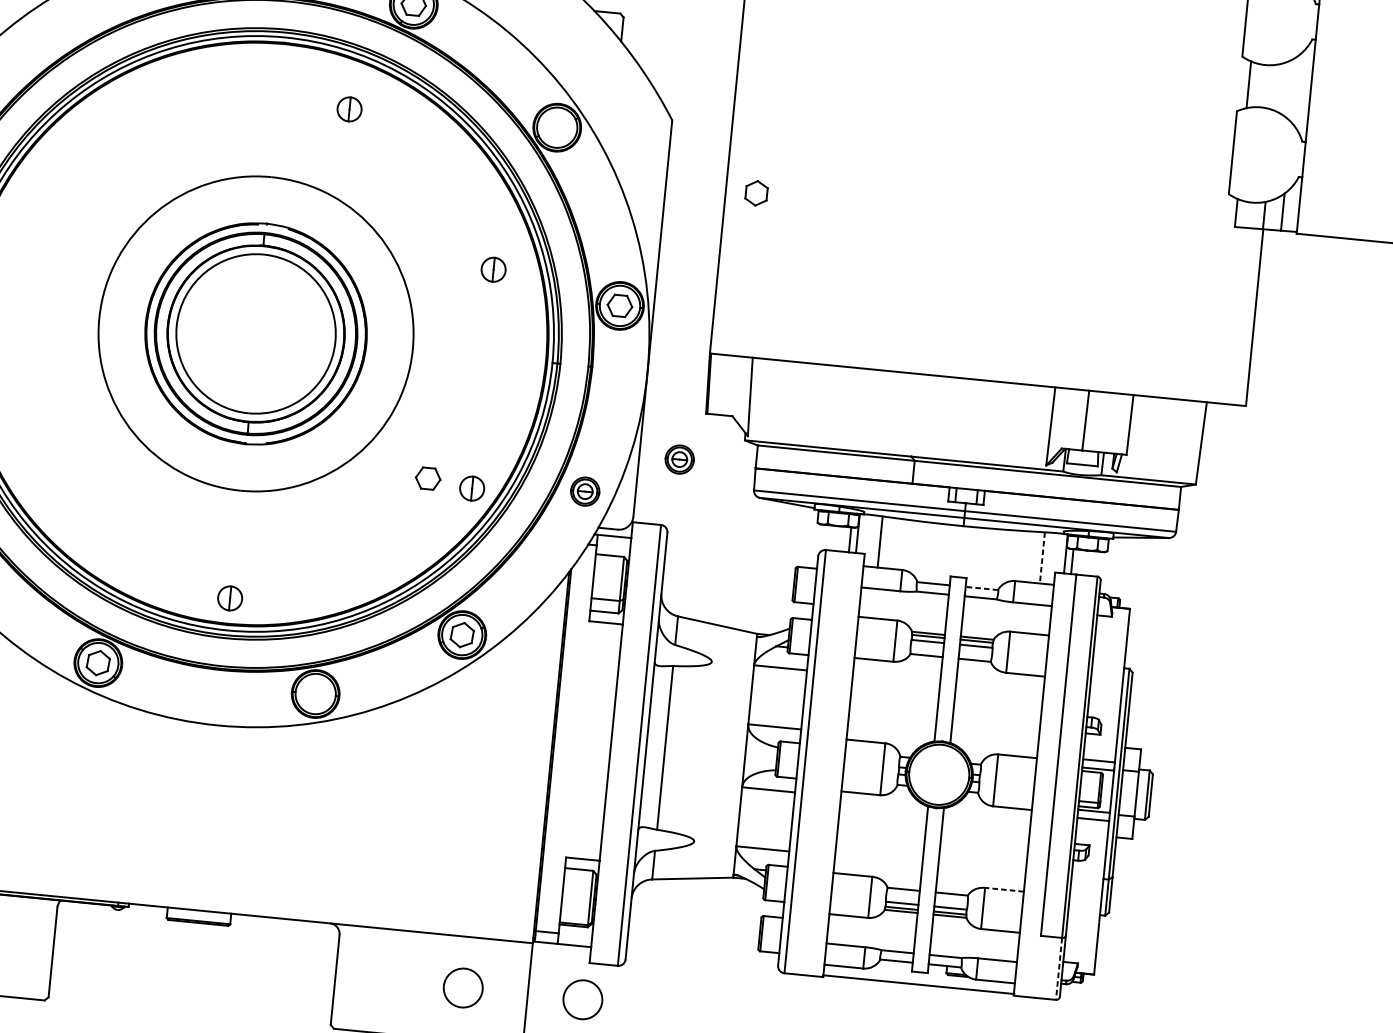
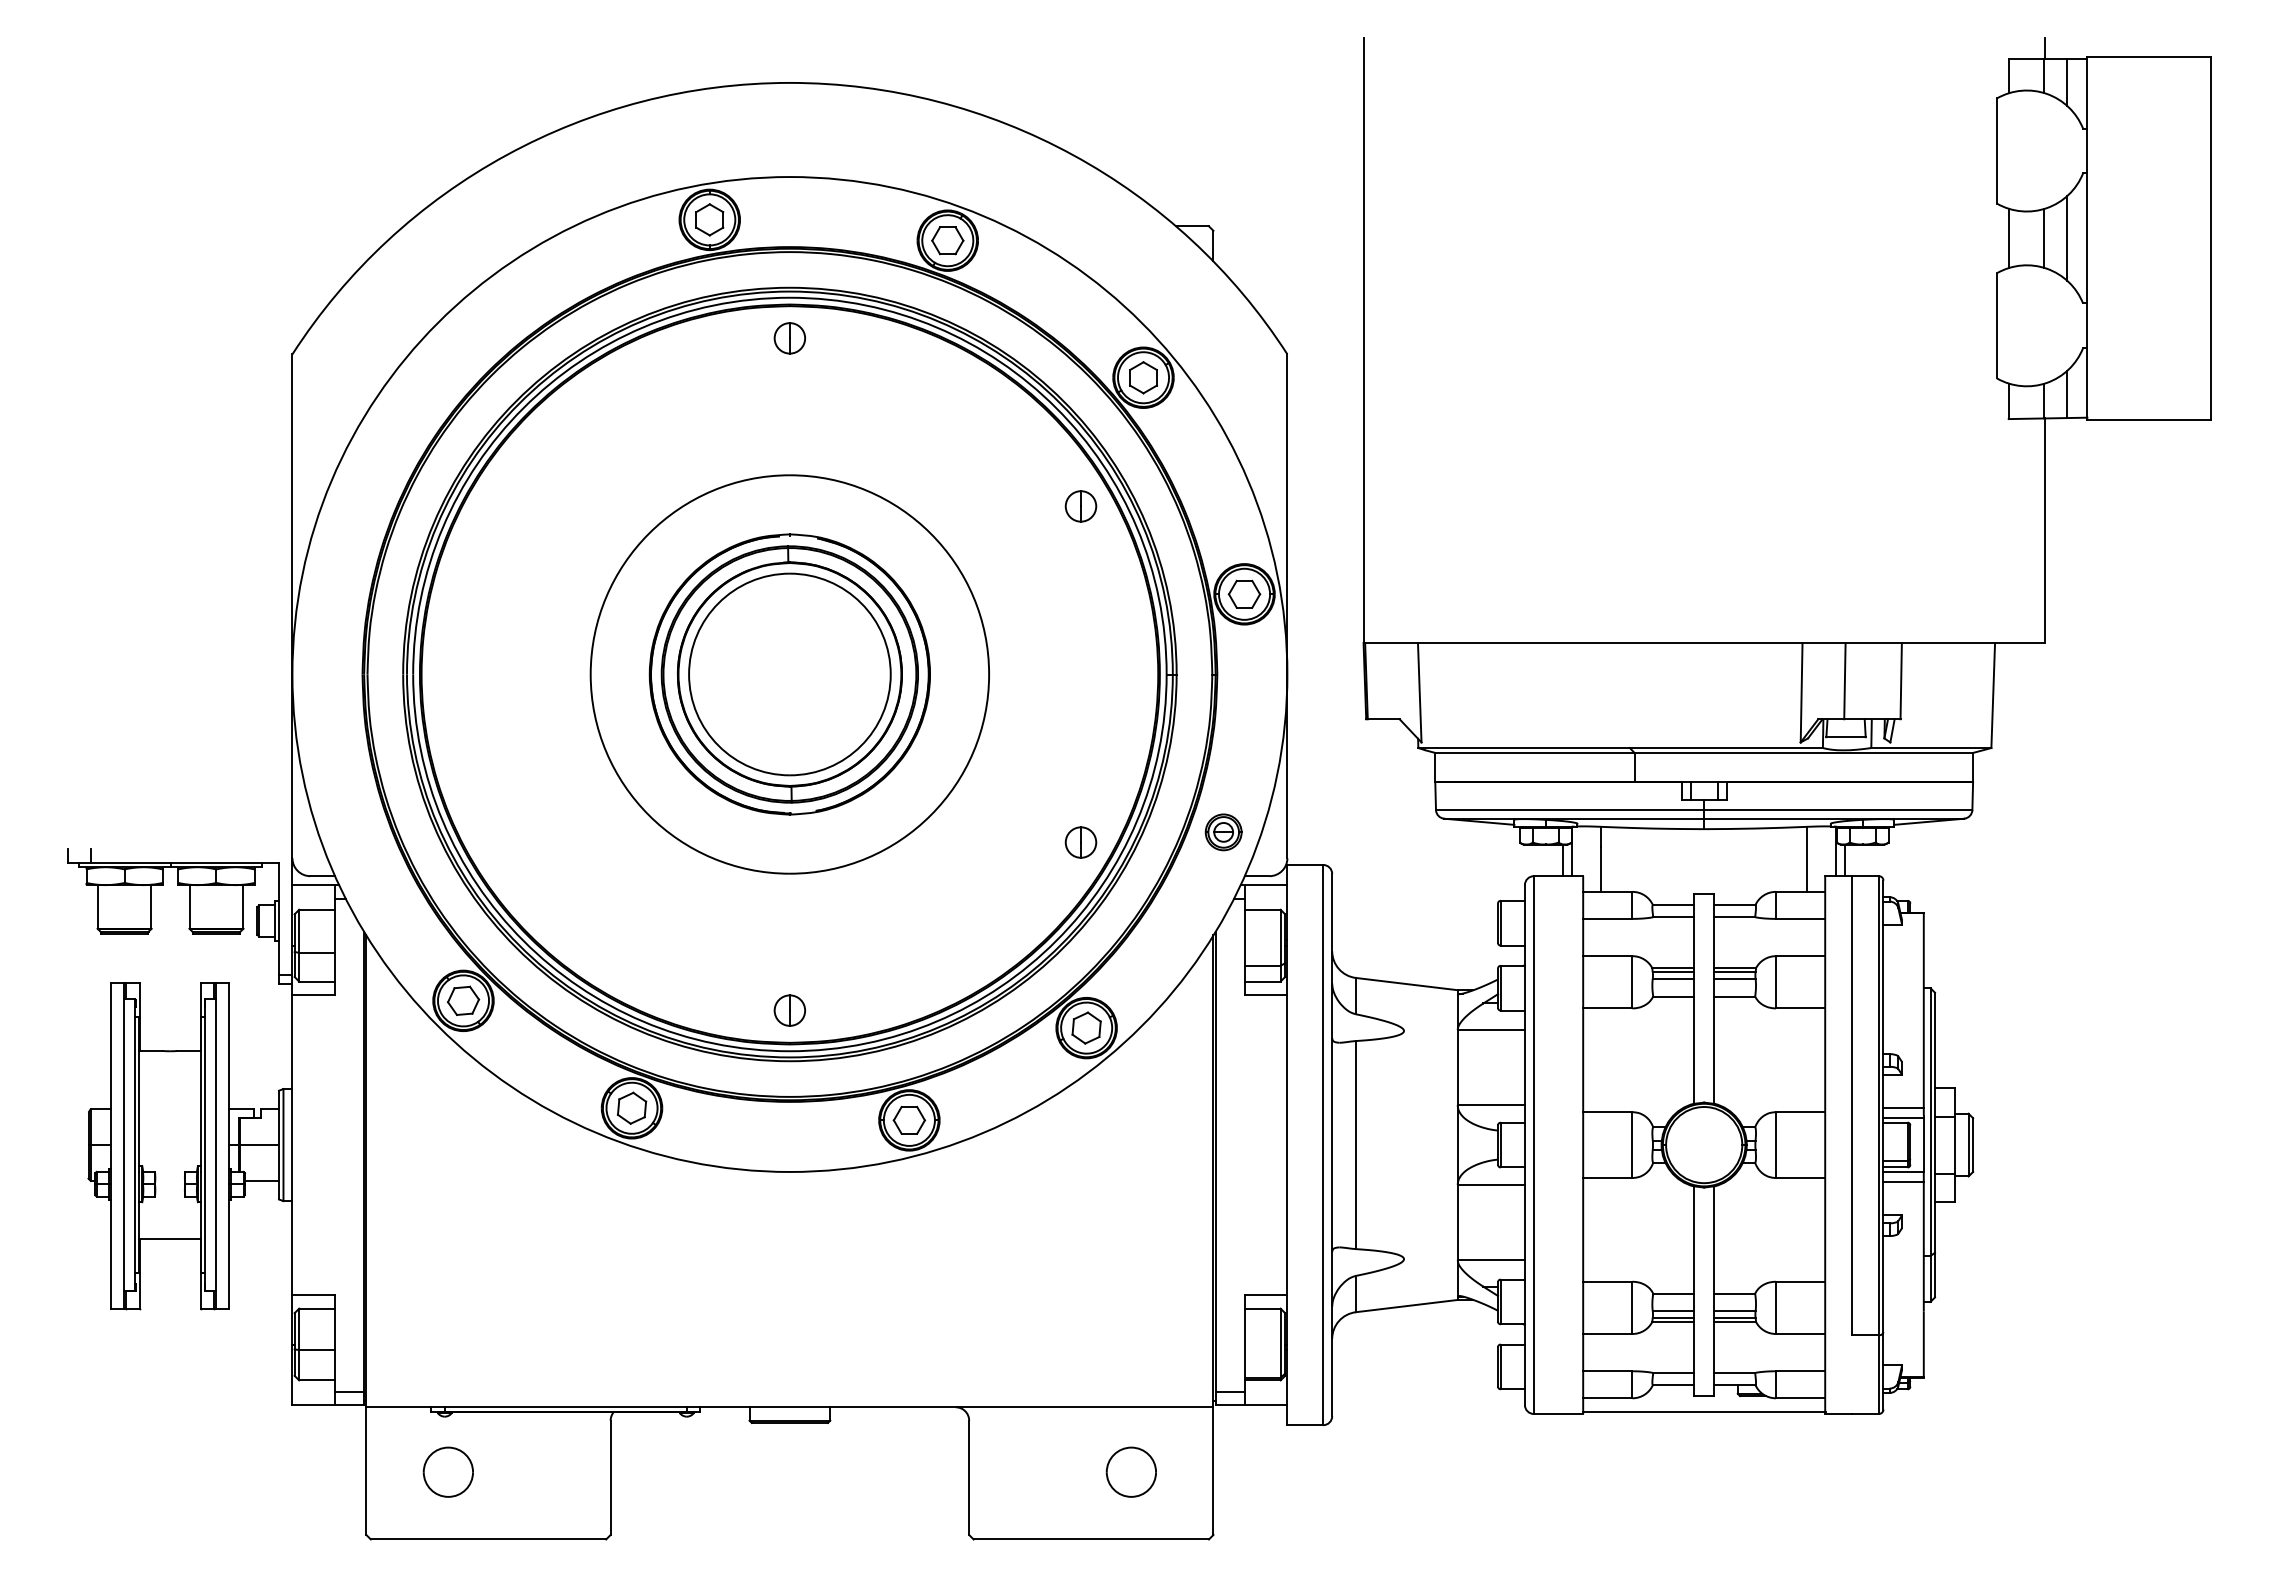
line: (1277, 86) -> (2044, 237), added
line: (1295, 89) -> (2067, 238), added
part: (349, 109) -> (789, 338), moved
part: (756, 193) -> (1143, 377), moved
part: (493, 269) -> (1080, 506), moved
part: (679, 459) -> (1338, 780), removed
part: (427, 477) -> (908, 1119), moved
line: (1042, 558) -> (1807, 859), dashed -> solid
line: (981, 588) -> (1734, 905), dashed -> solid
line: (1004, 889) -> (1800, 1281), dashed -> solid
line: (1058, 969) -> (1878, 1375), dashed -> solid
part: (582, 999) -> (1282, 1471), removed

